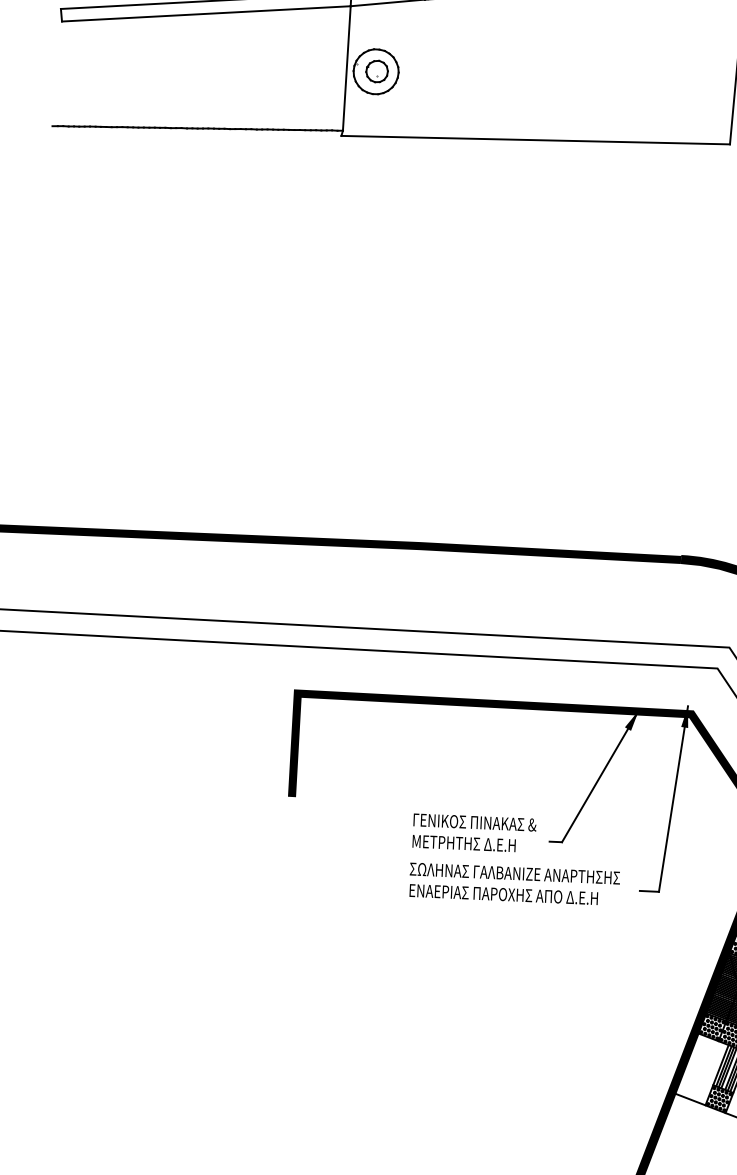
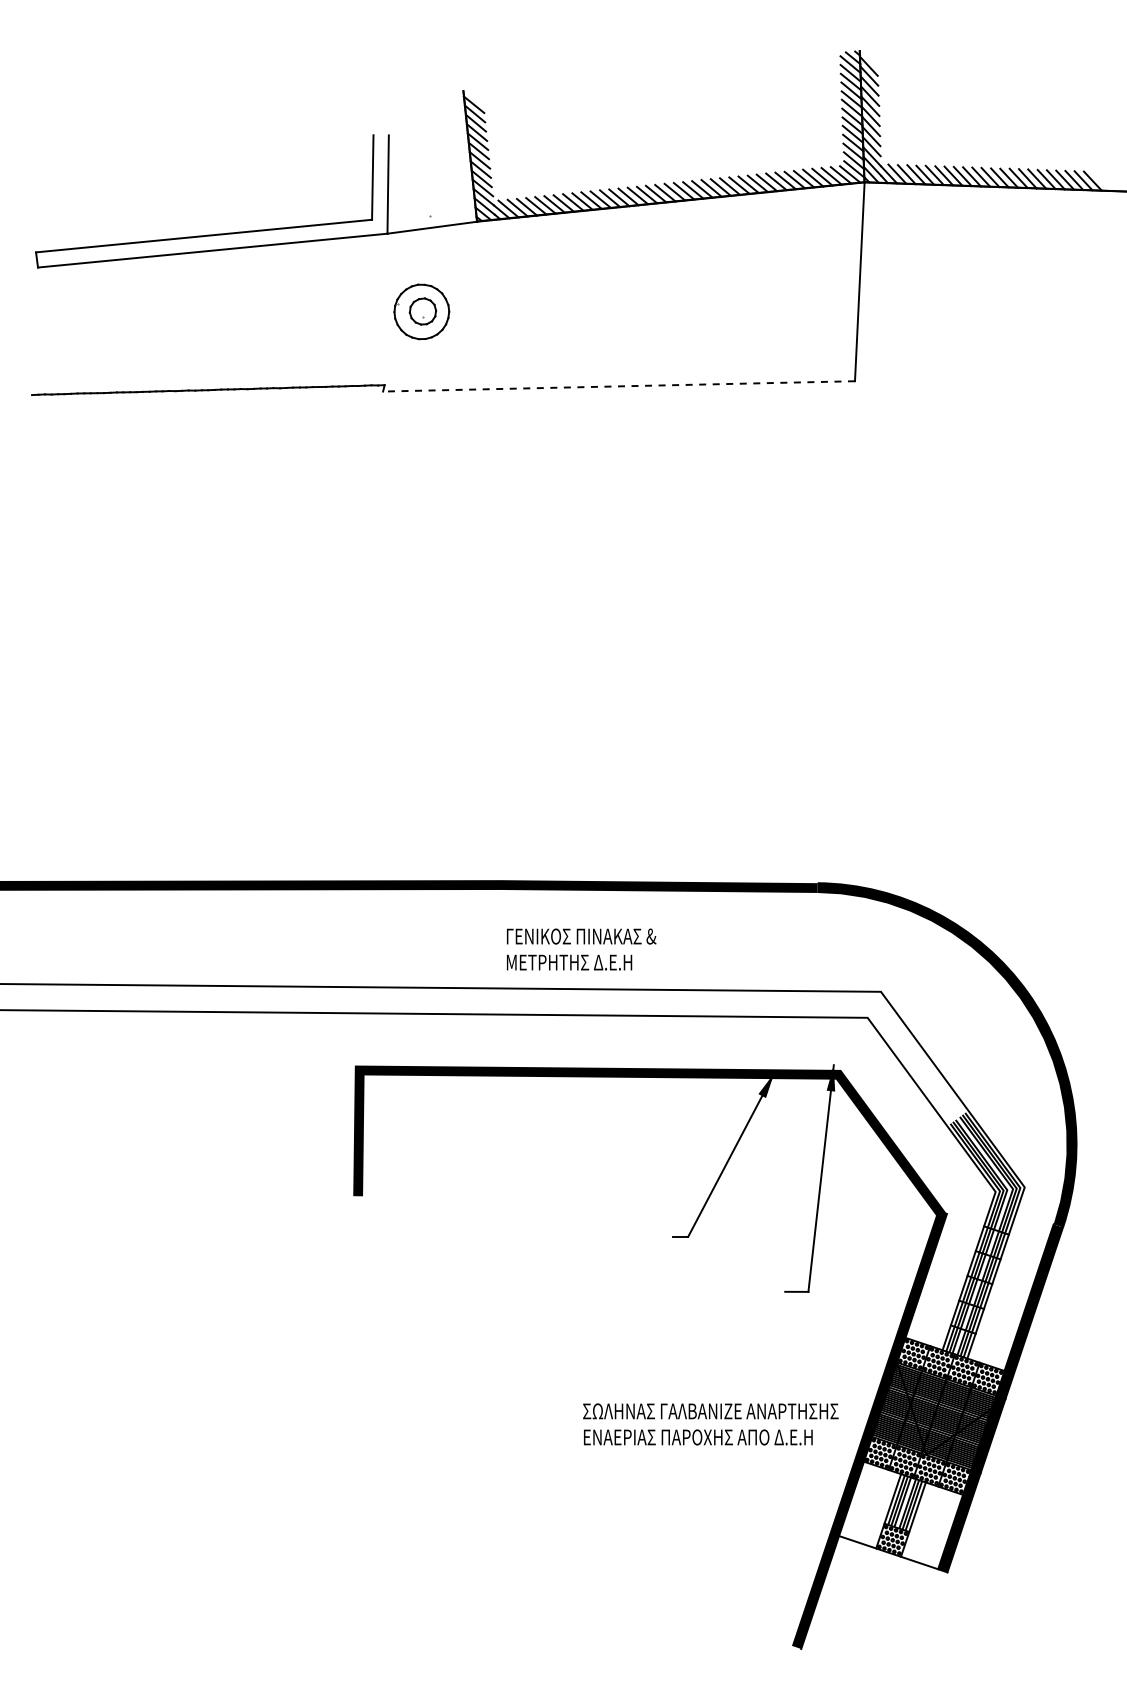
line: (346, 68) -> (385, 309), removed
line: (535, 140) -> (618, 386), solid -> dashed
text: (474, 833) -> (581, 949), moved
text: (514, 884) -> (710, 1424), moved

